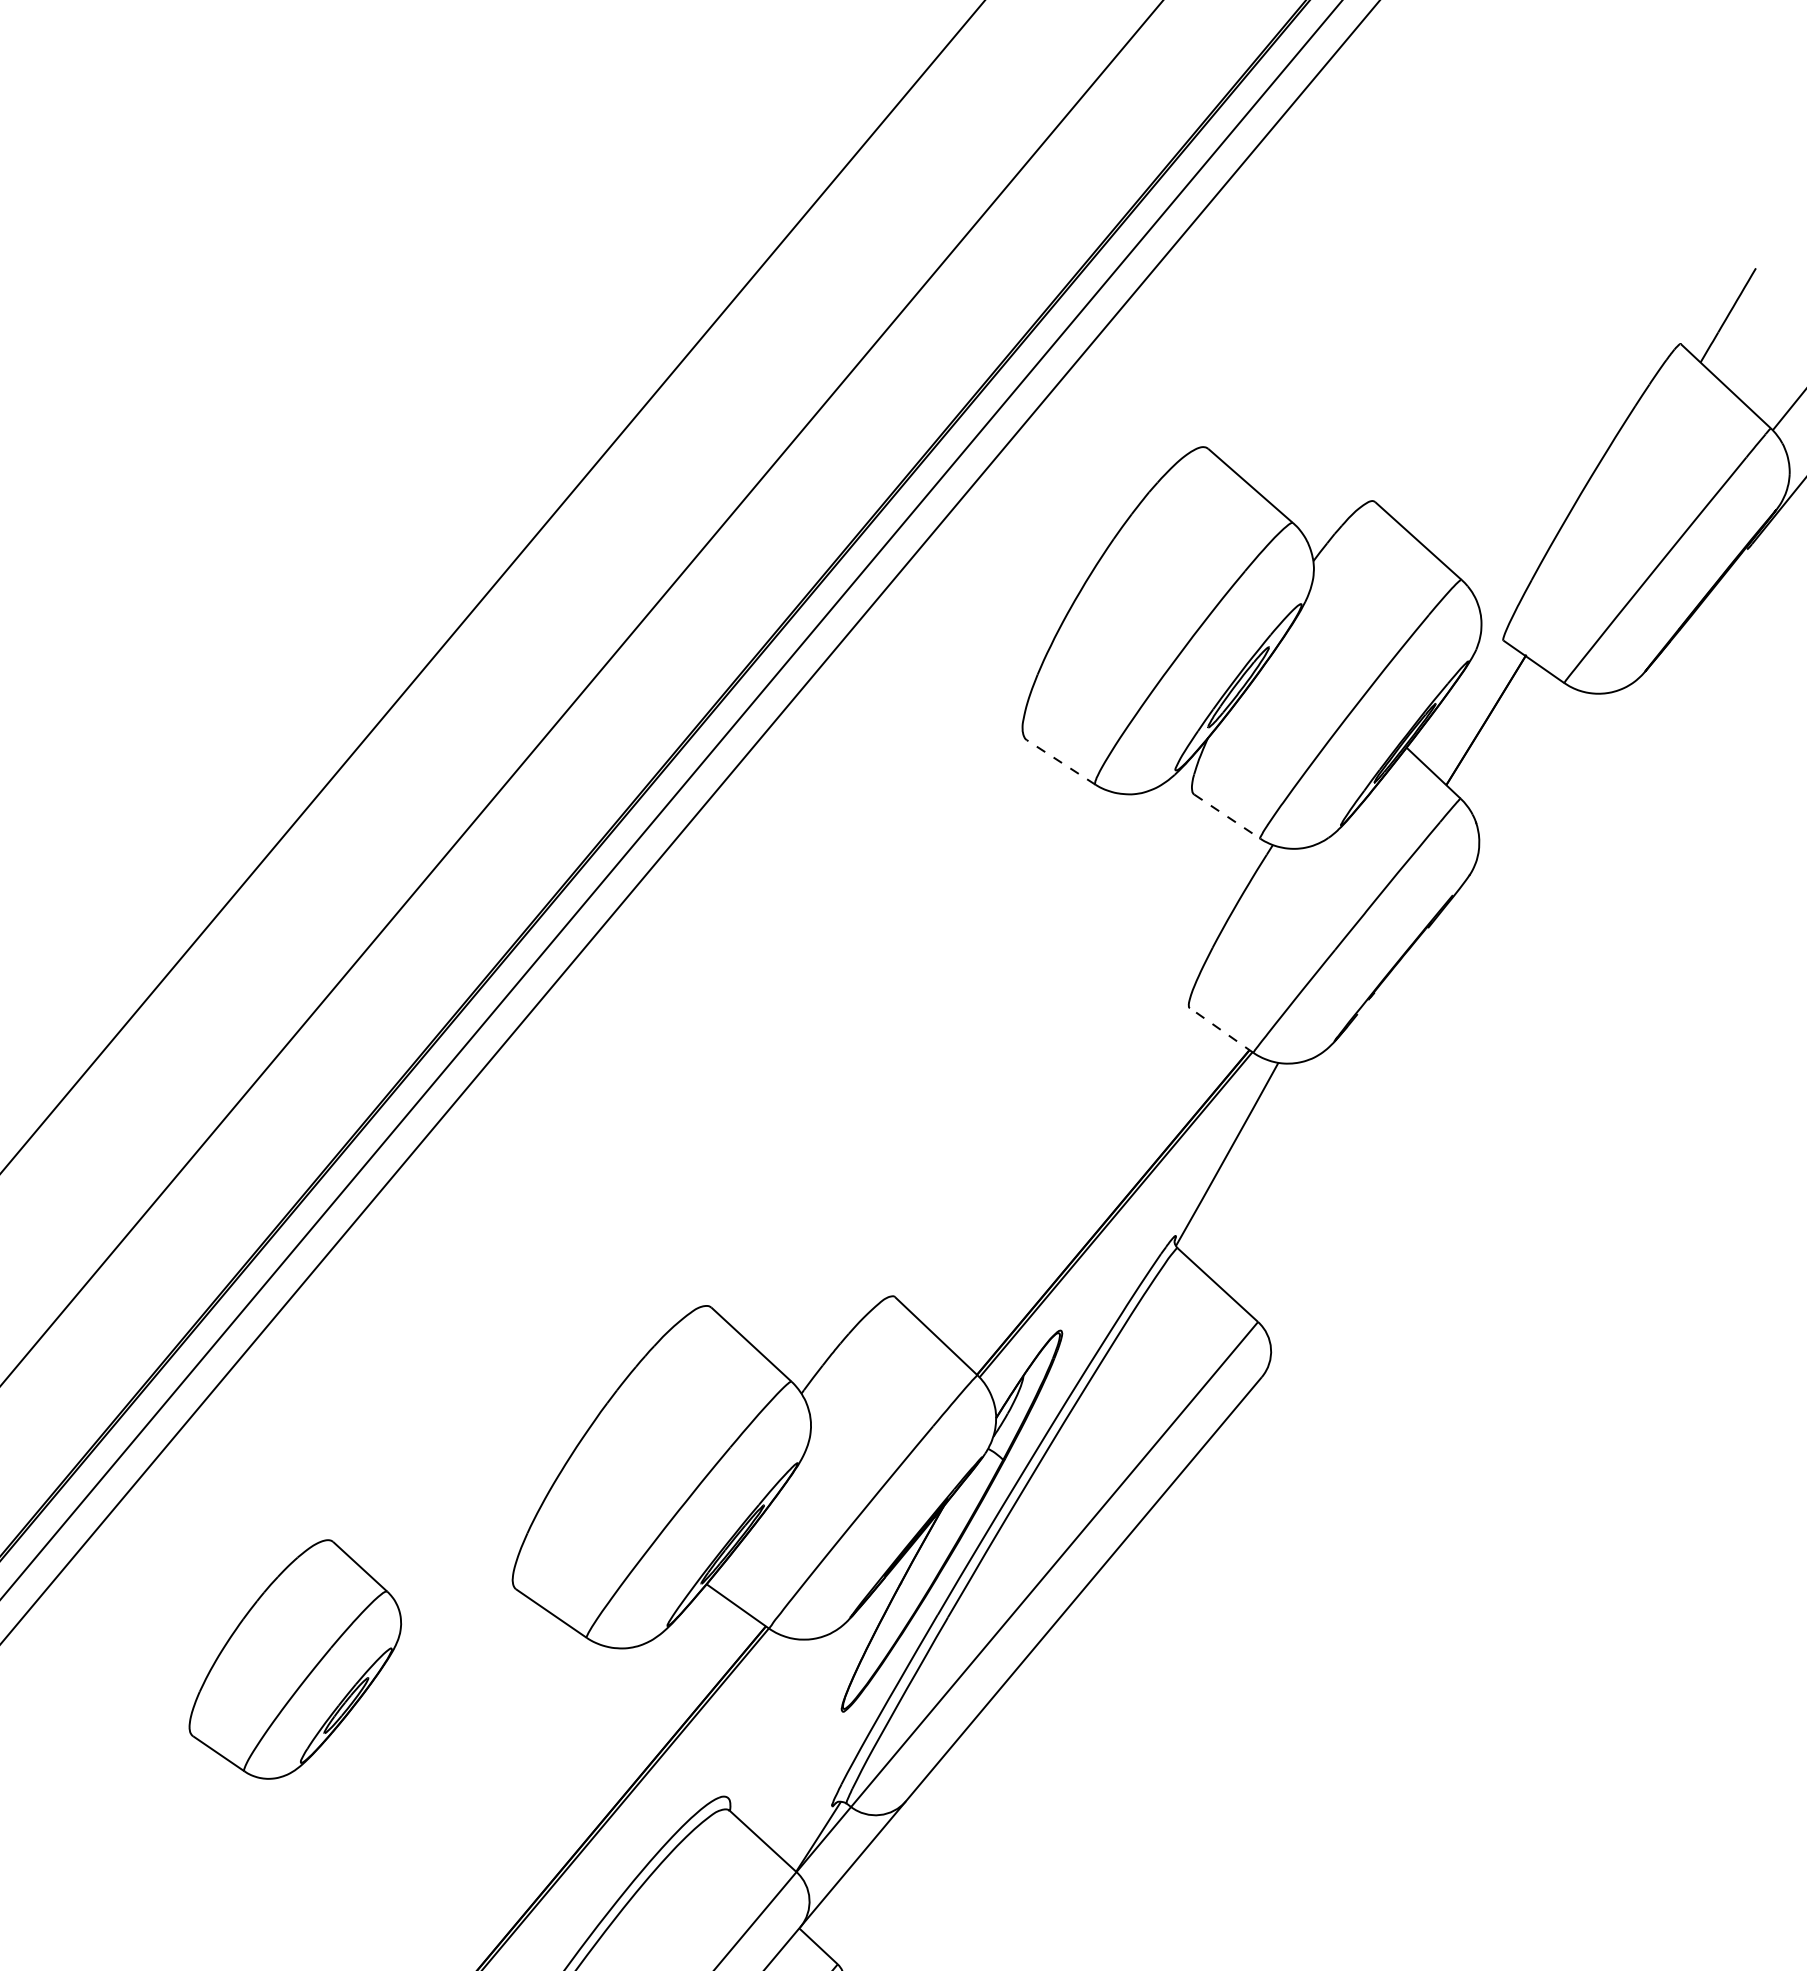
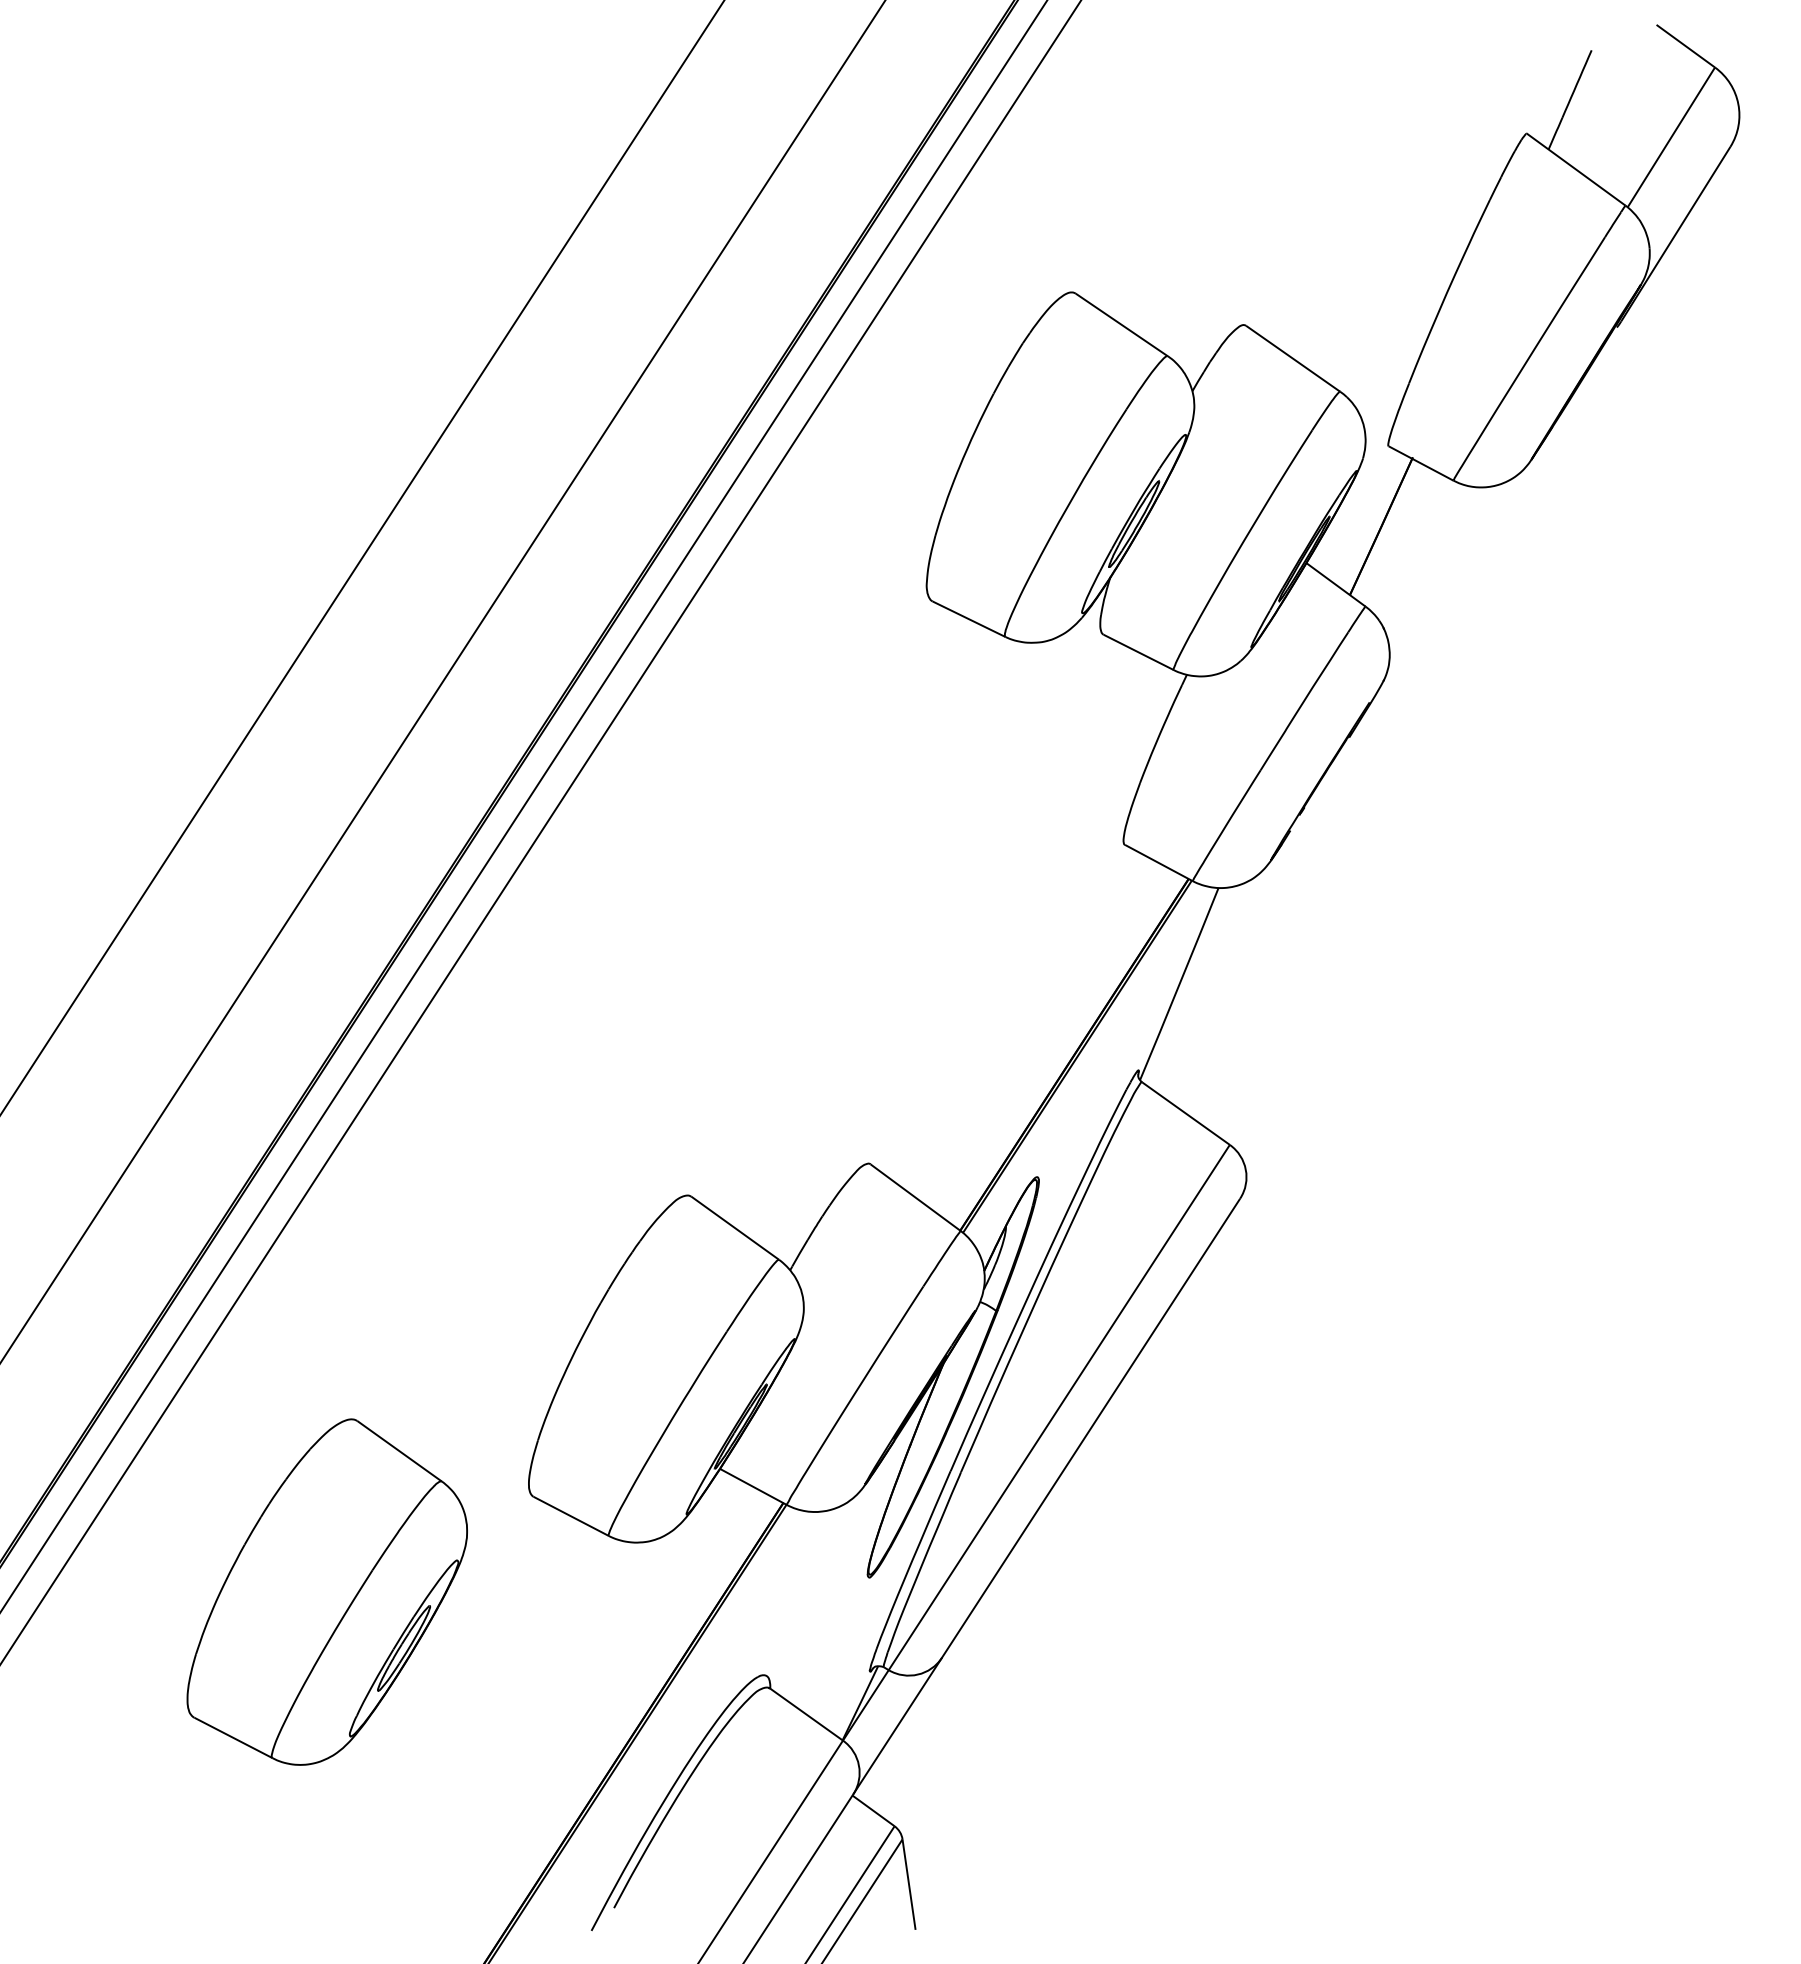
line: (1060, 762) -> (968, 619), dashed -> solid
line: (1228, 816) -> (1139, 652), dashed -> solid
line: (1221, 1029) -> (1158, 862), dashed -> solid
part: (296, 1658) -> (326, 1591), size x1.43

